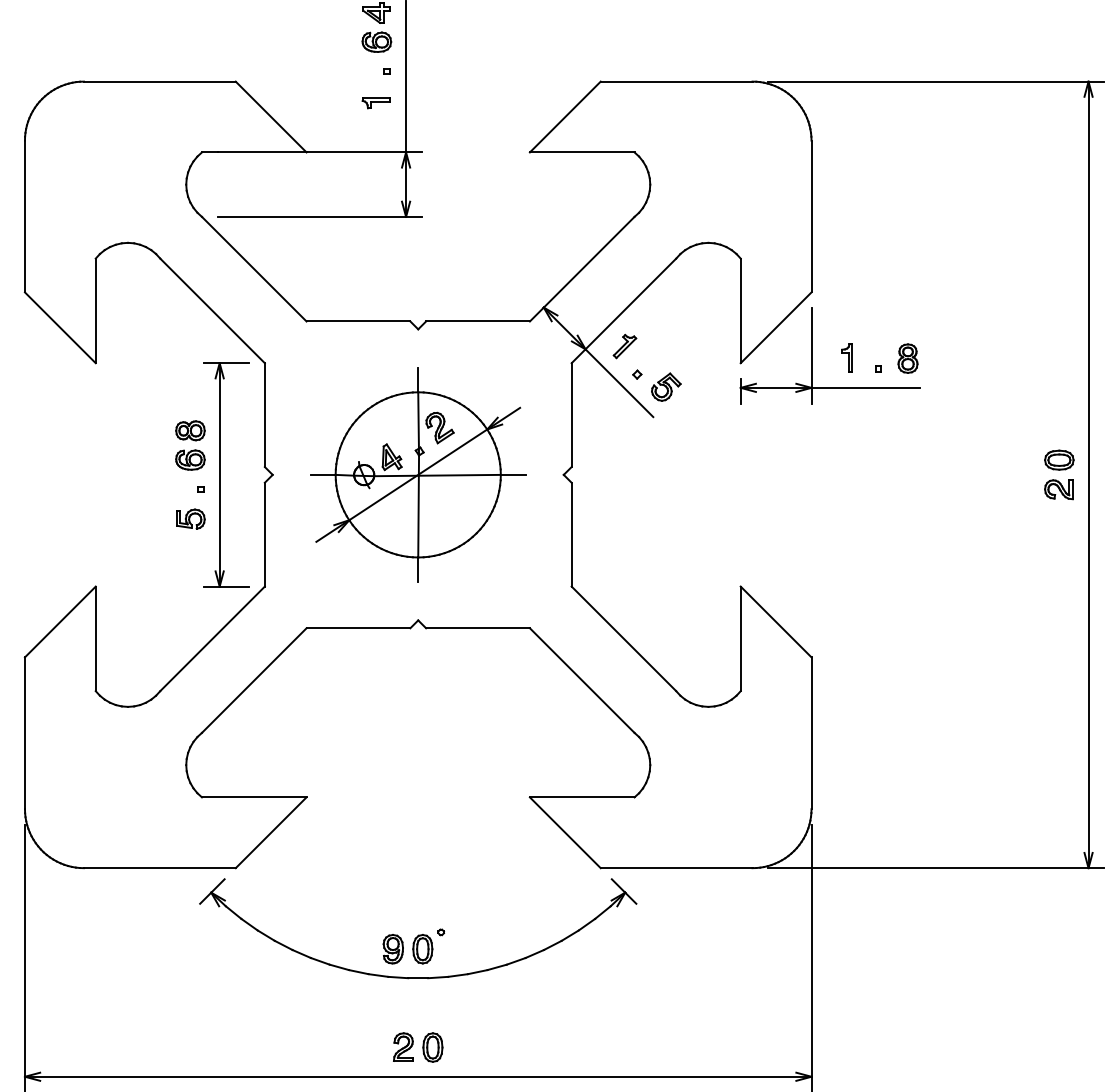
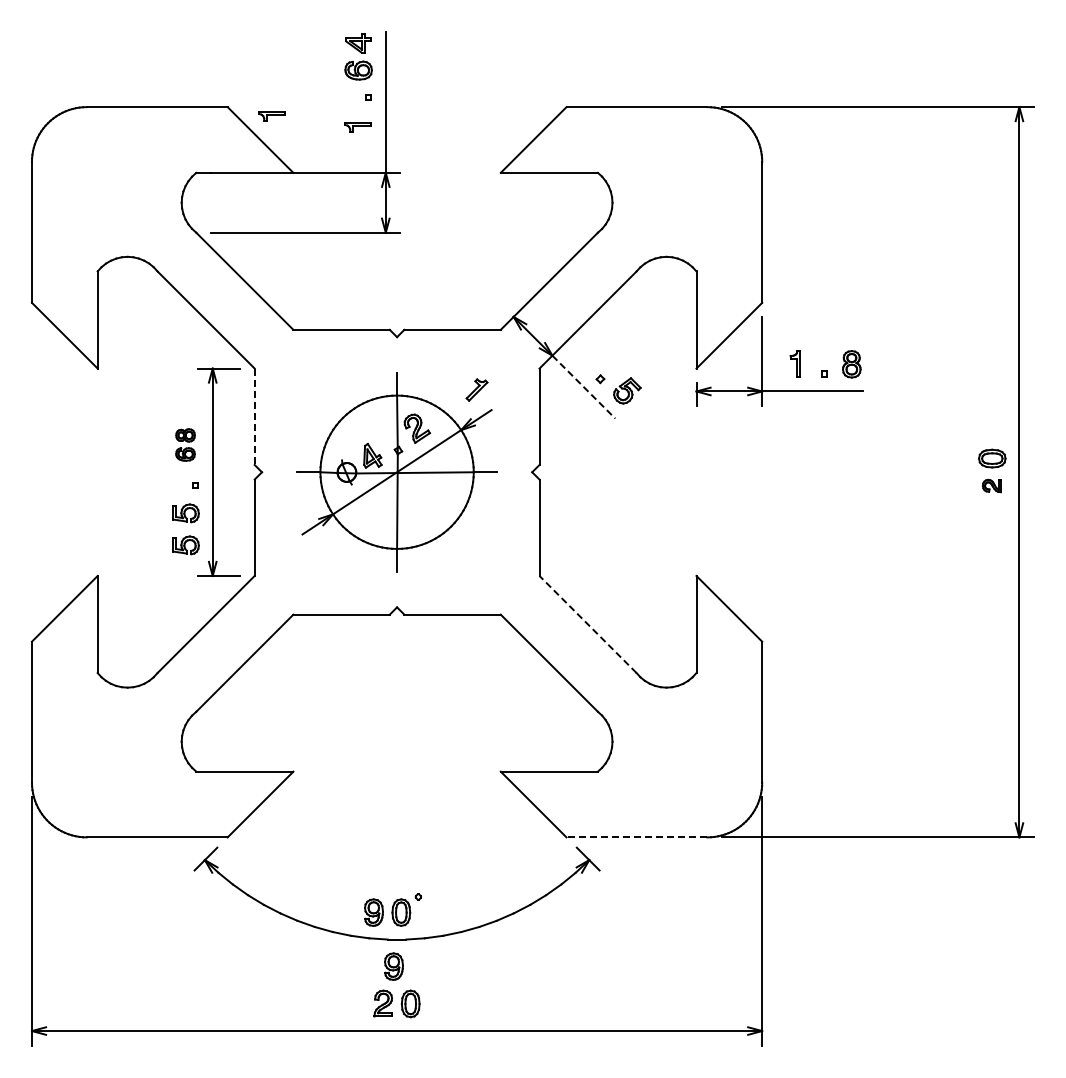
part: (282, 91) -> (271, 116), added
part: (624, 345) -> (476, 389), moved
line: (620, 383) -> (584, 387), solid -> dashed
line: (264, 415) -> (254, 417), solid -> dashed
part: (190, 444) -> (185, 444), size x0.7
part: (1058, 489) -> (991, 485), size x0.7
part: (190, 553) -> (185, 545), added
line: (624, 638) -> (588, 624), solid -> dashed
line: (676, 868) -> (636, 837), solid -> dashed
part: (414, 1007) -> (393, 966), added

